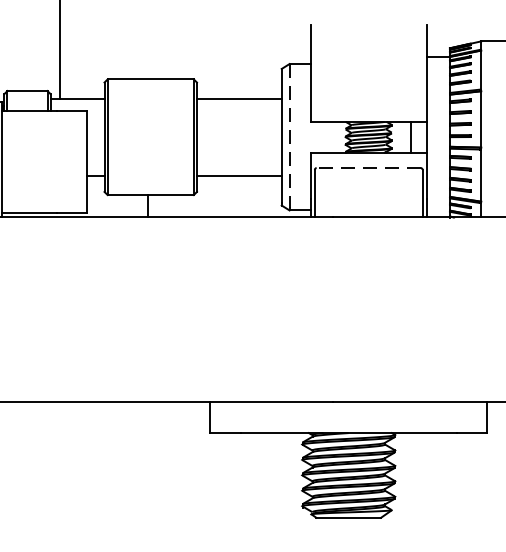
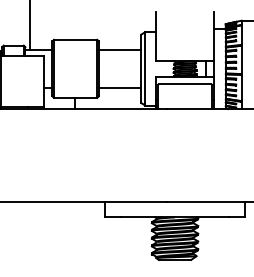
line: (289, 136) -> (145, 68), dashed -> solid
line: (367, 168) -> (184, 84), dashed -> solid

